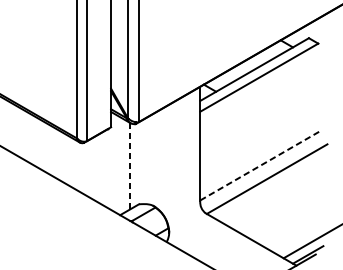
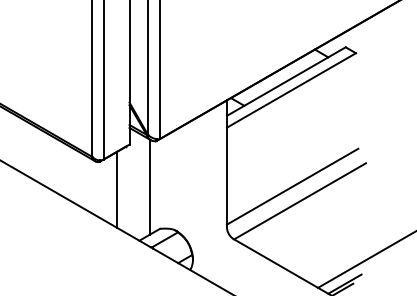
line: (130, 165) -> (150, 186), dashed -> solid
line: (260, 165) -> (292, 186), dashed -> solid
line: (100, 168) -> (117, 189), added

